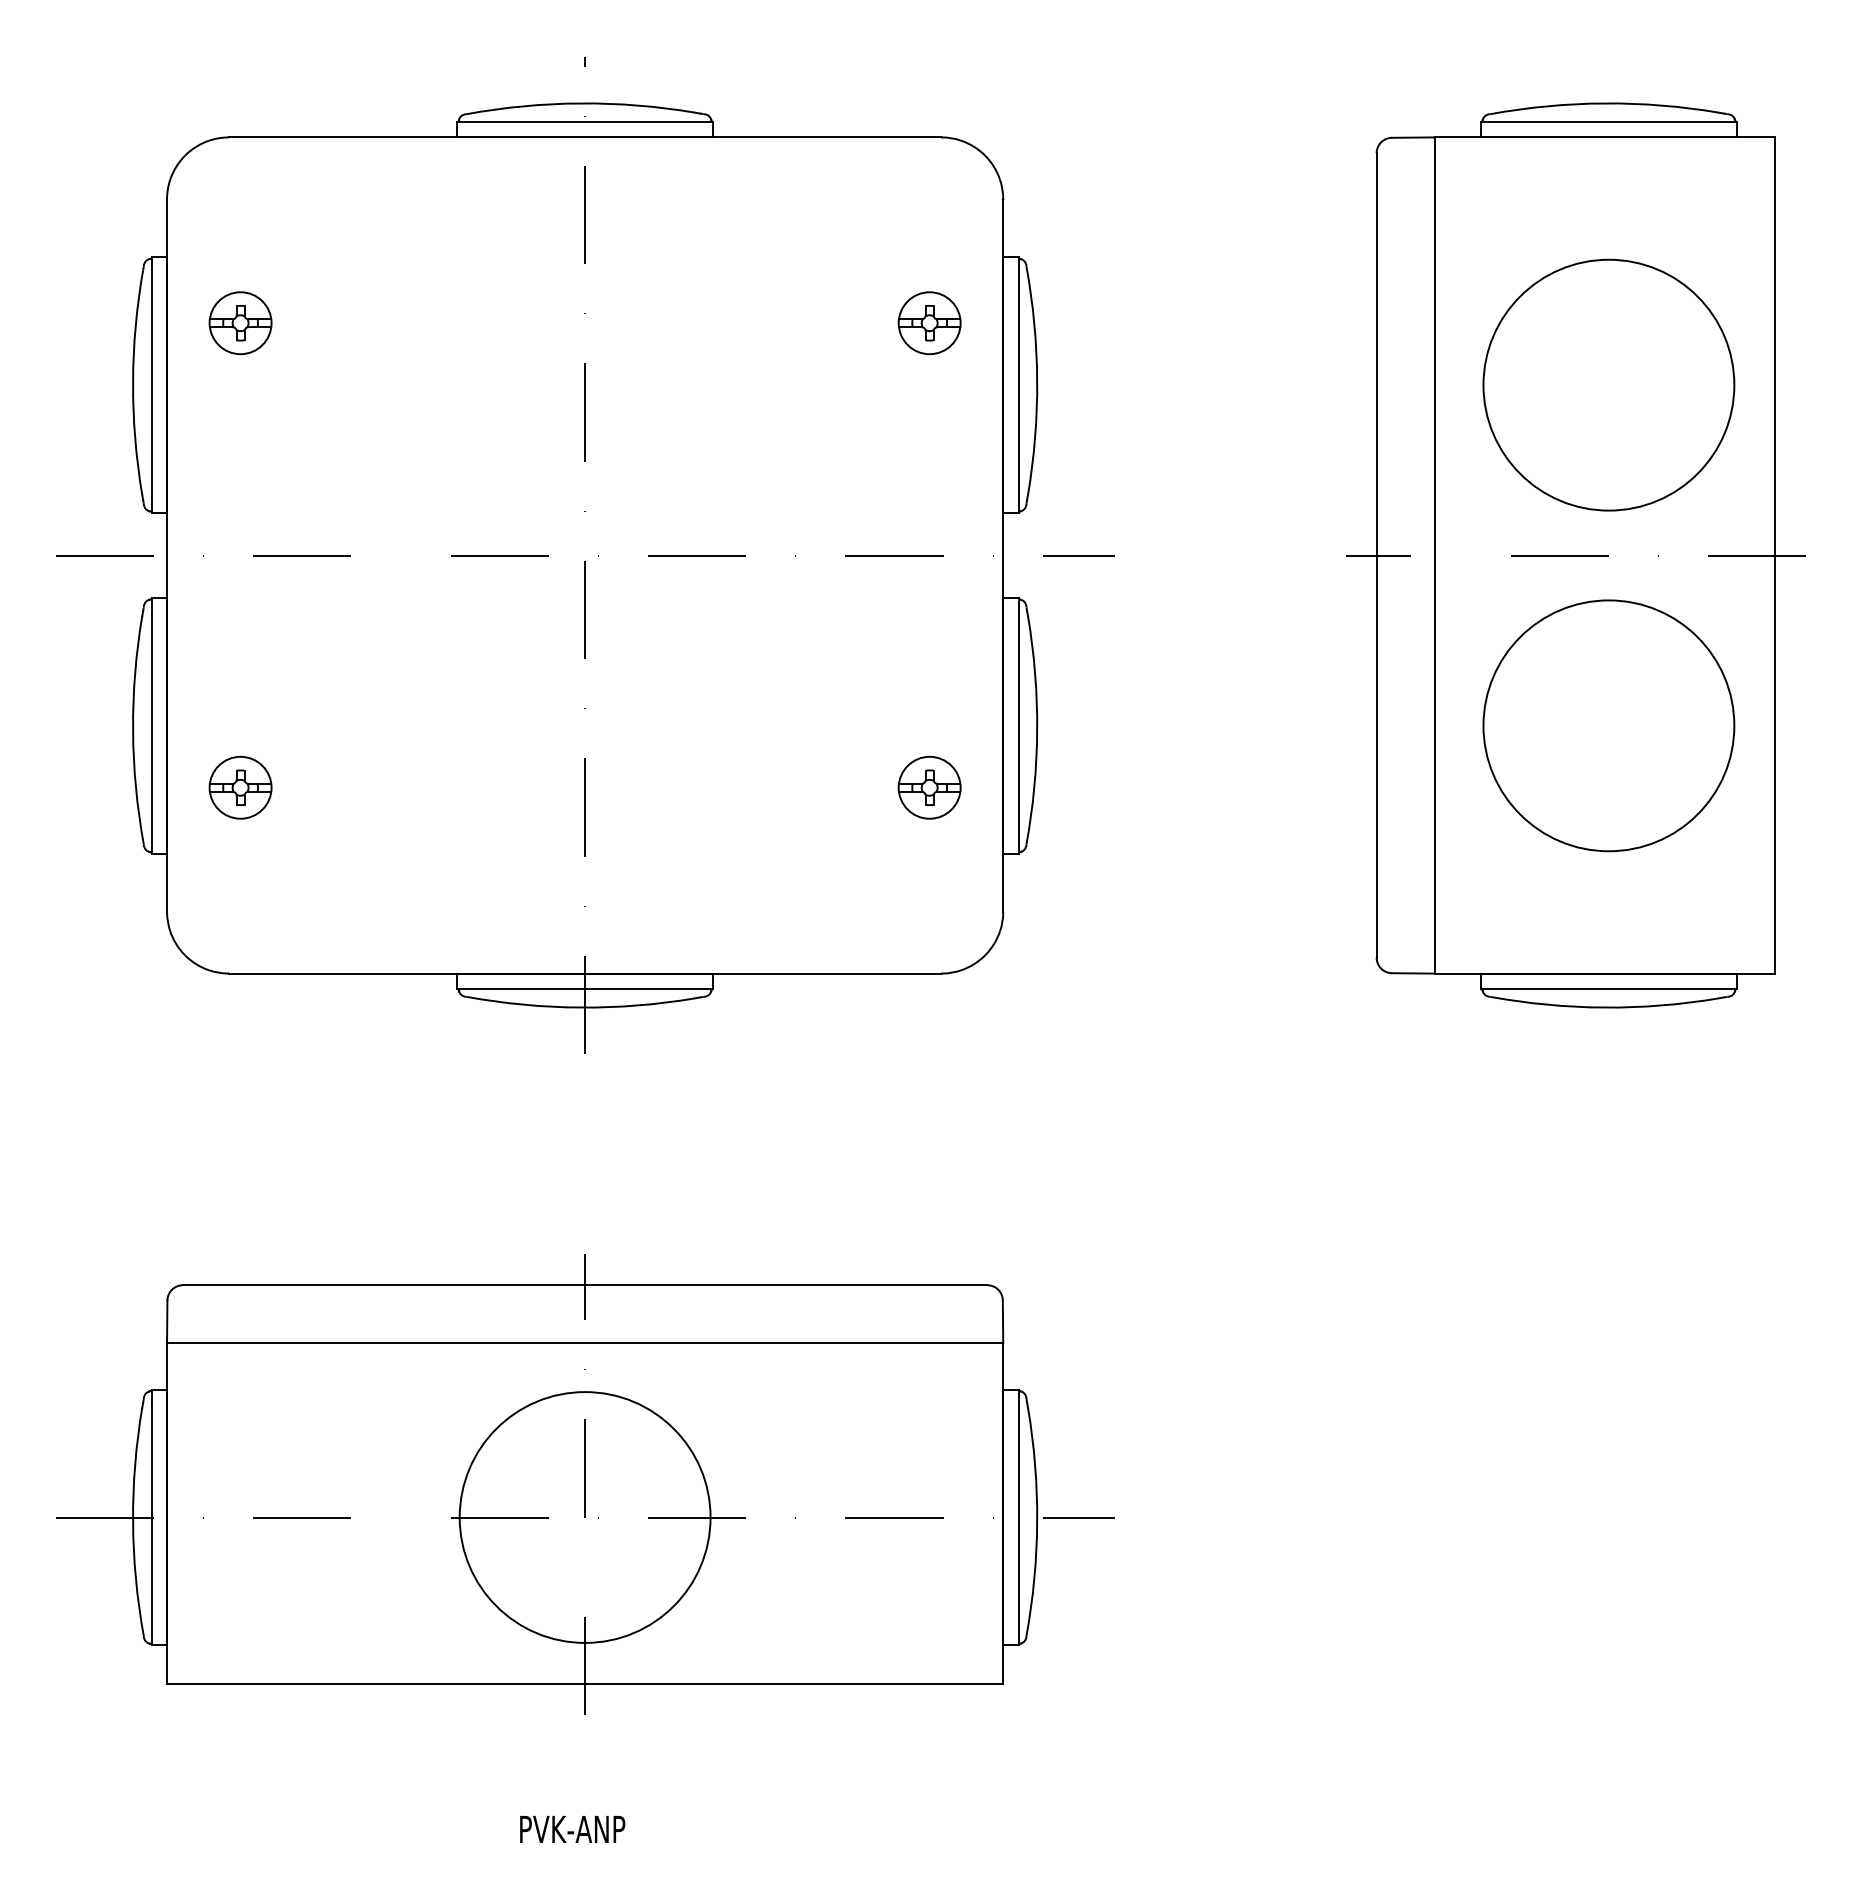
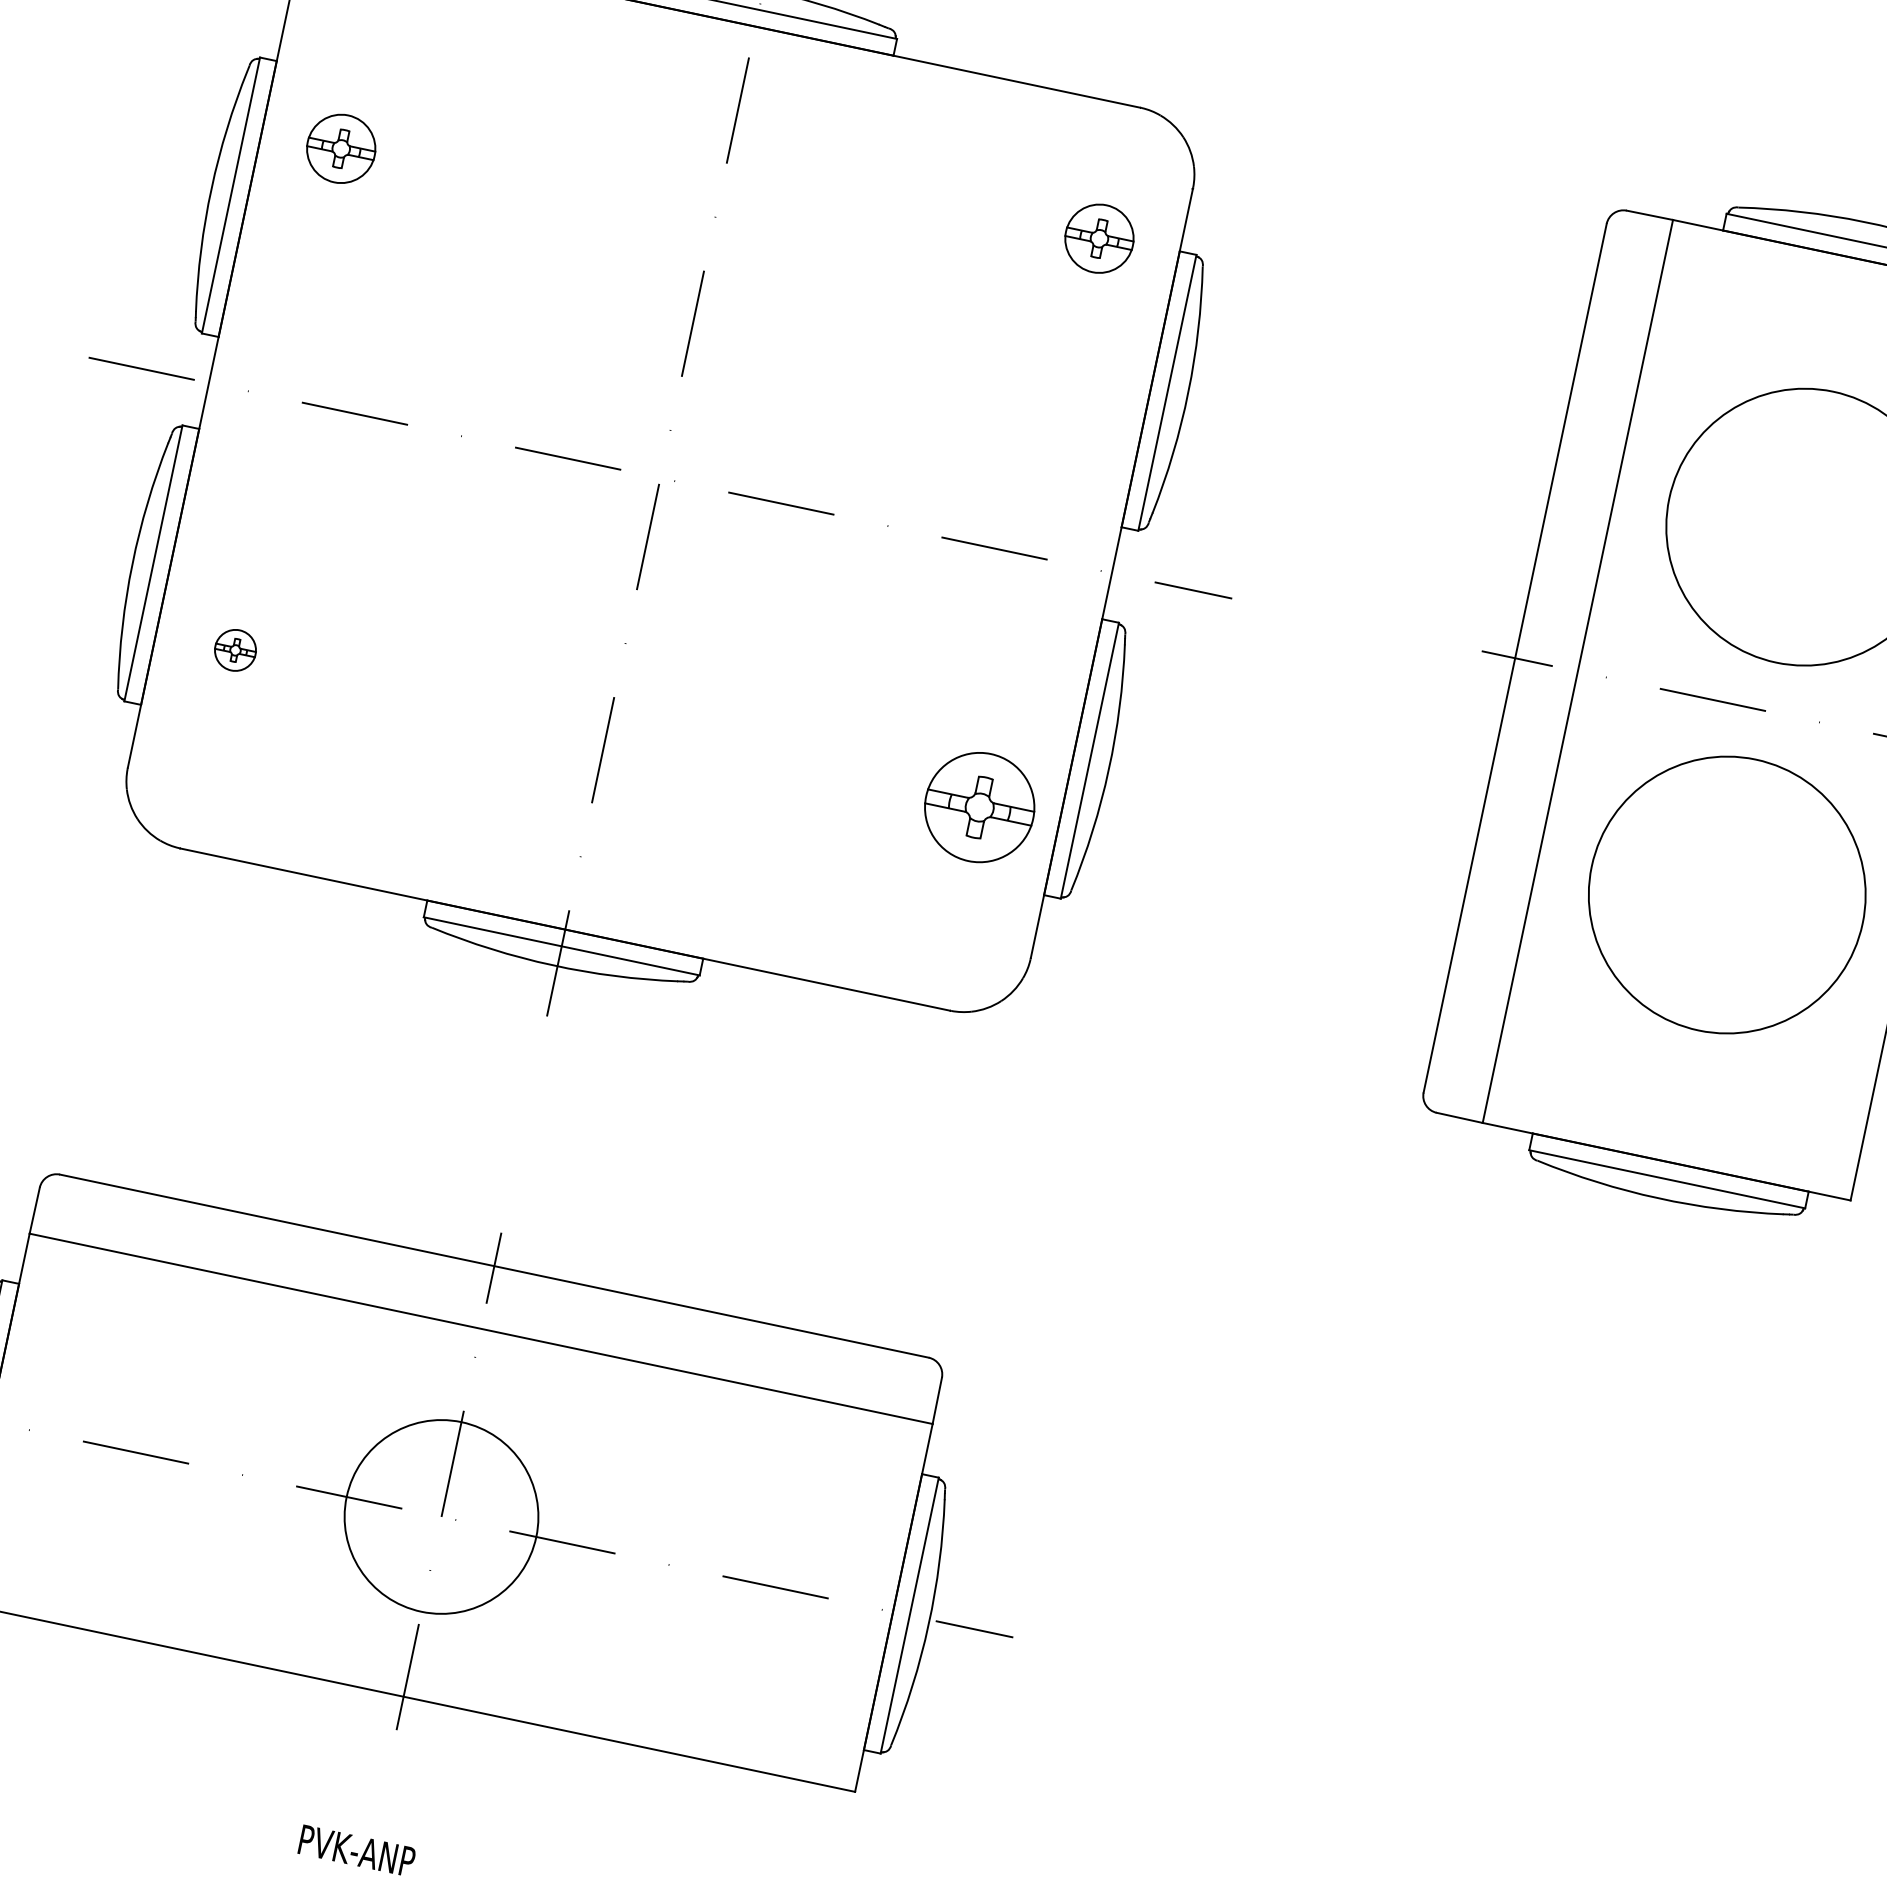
part: (929, 323) -> (1099, 238), moved
part: (240, 787) -> (235, 650), size x0.6
part: (929, 787) -> (979, 807), size x1.6
circle: (584, 1517) -> (440, 1516), size x0.7

